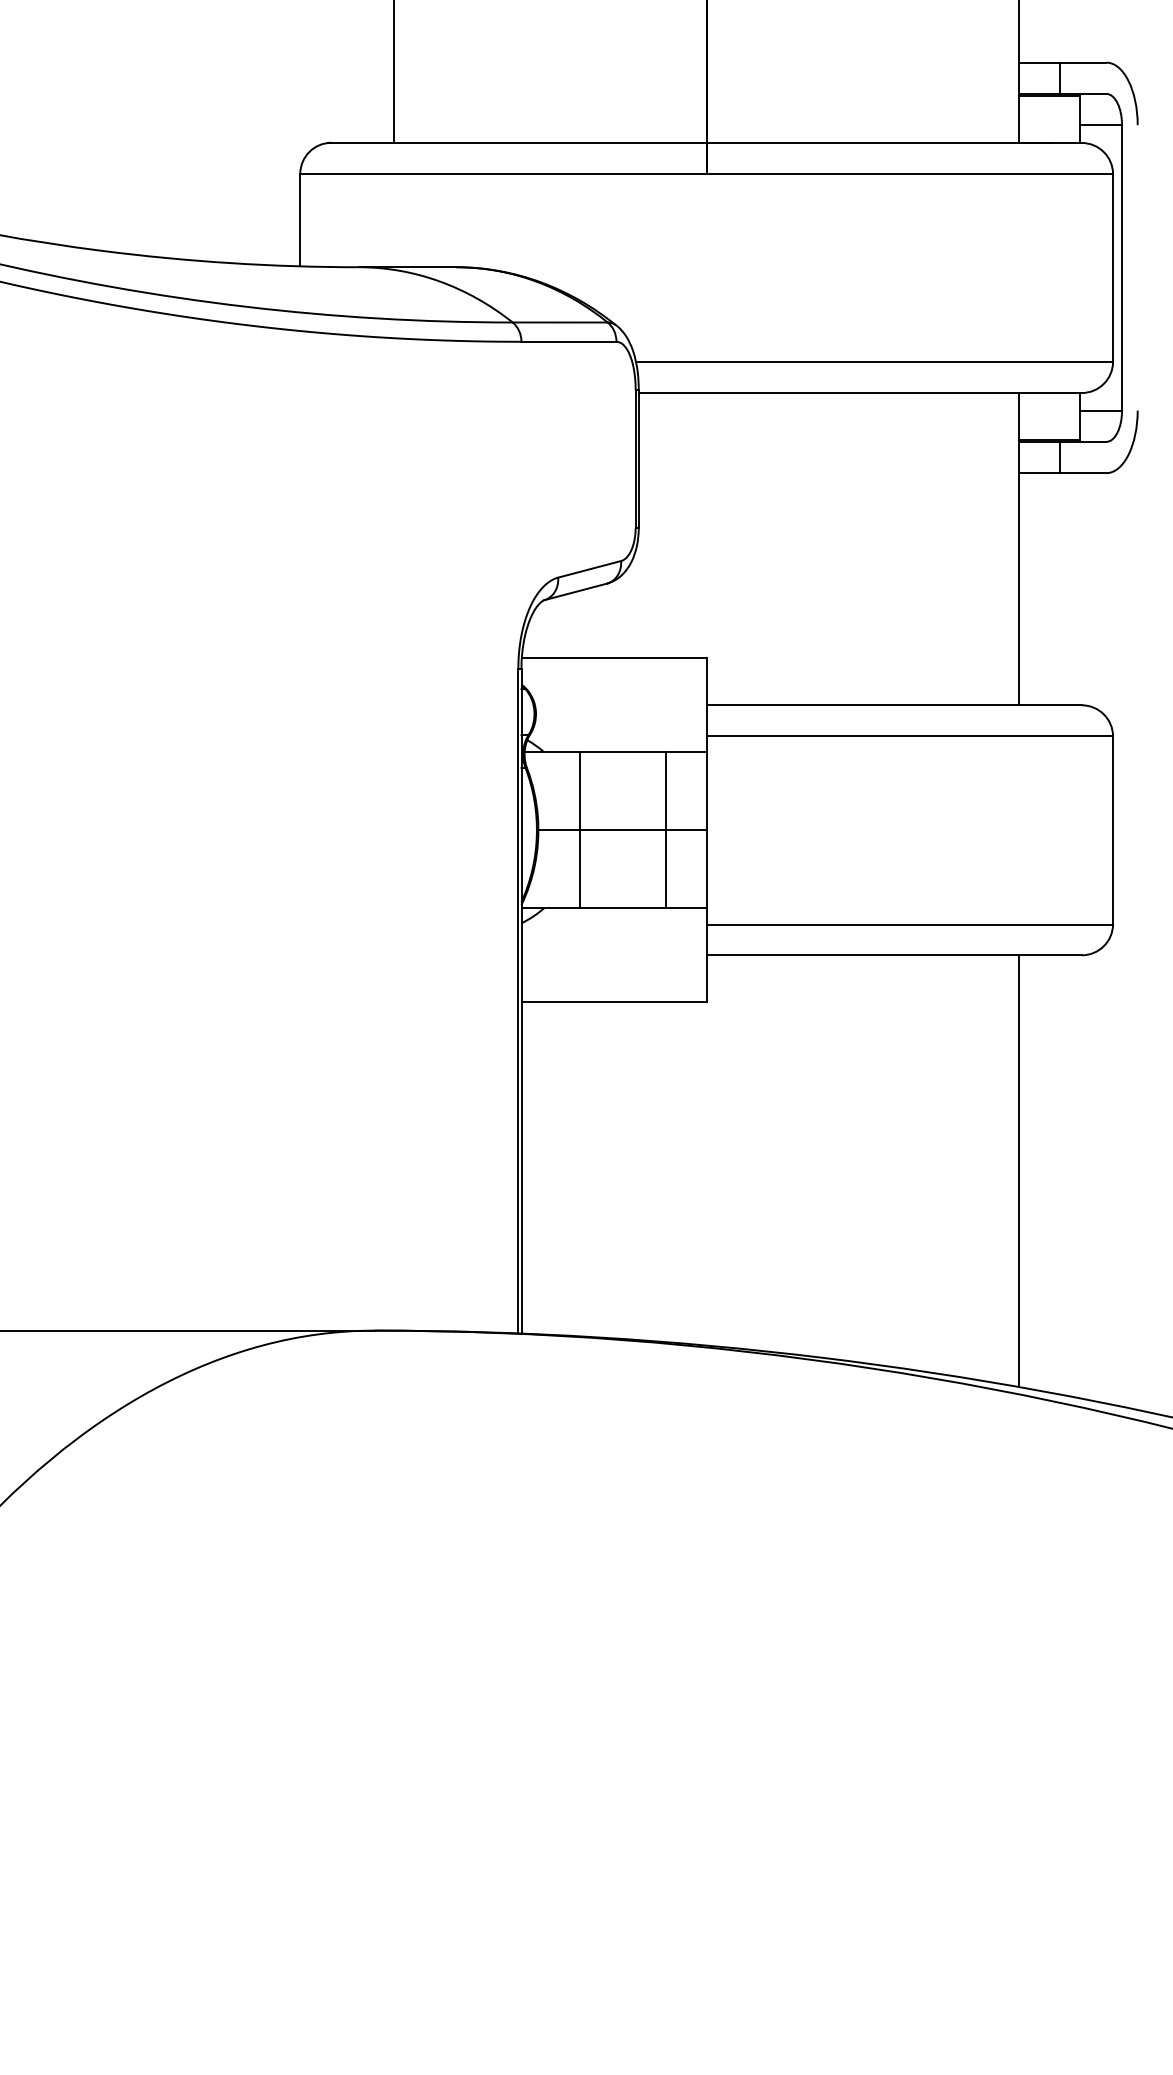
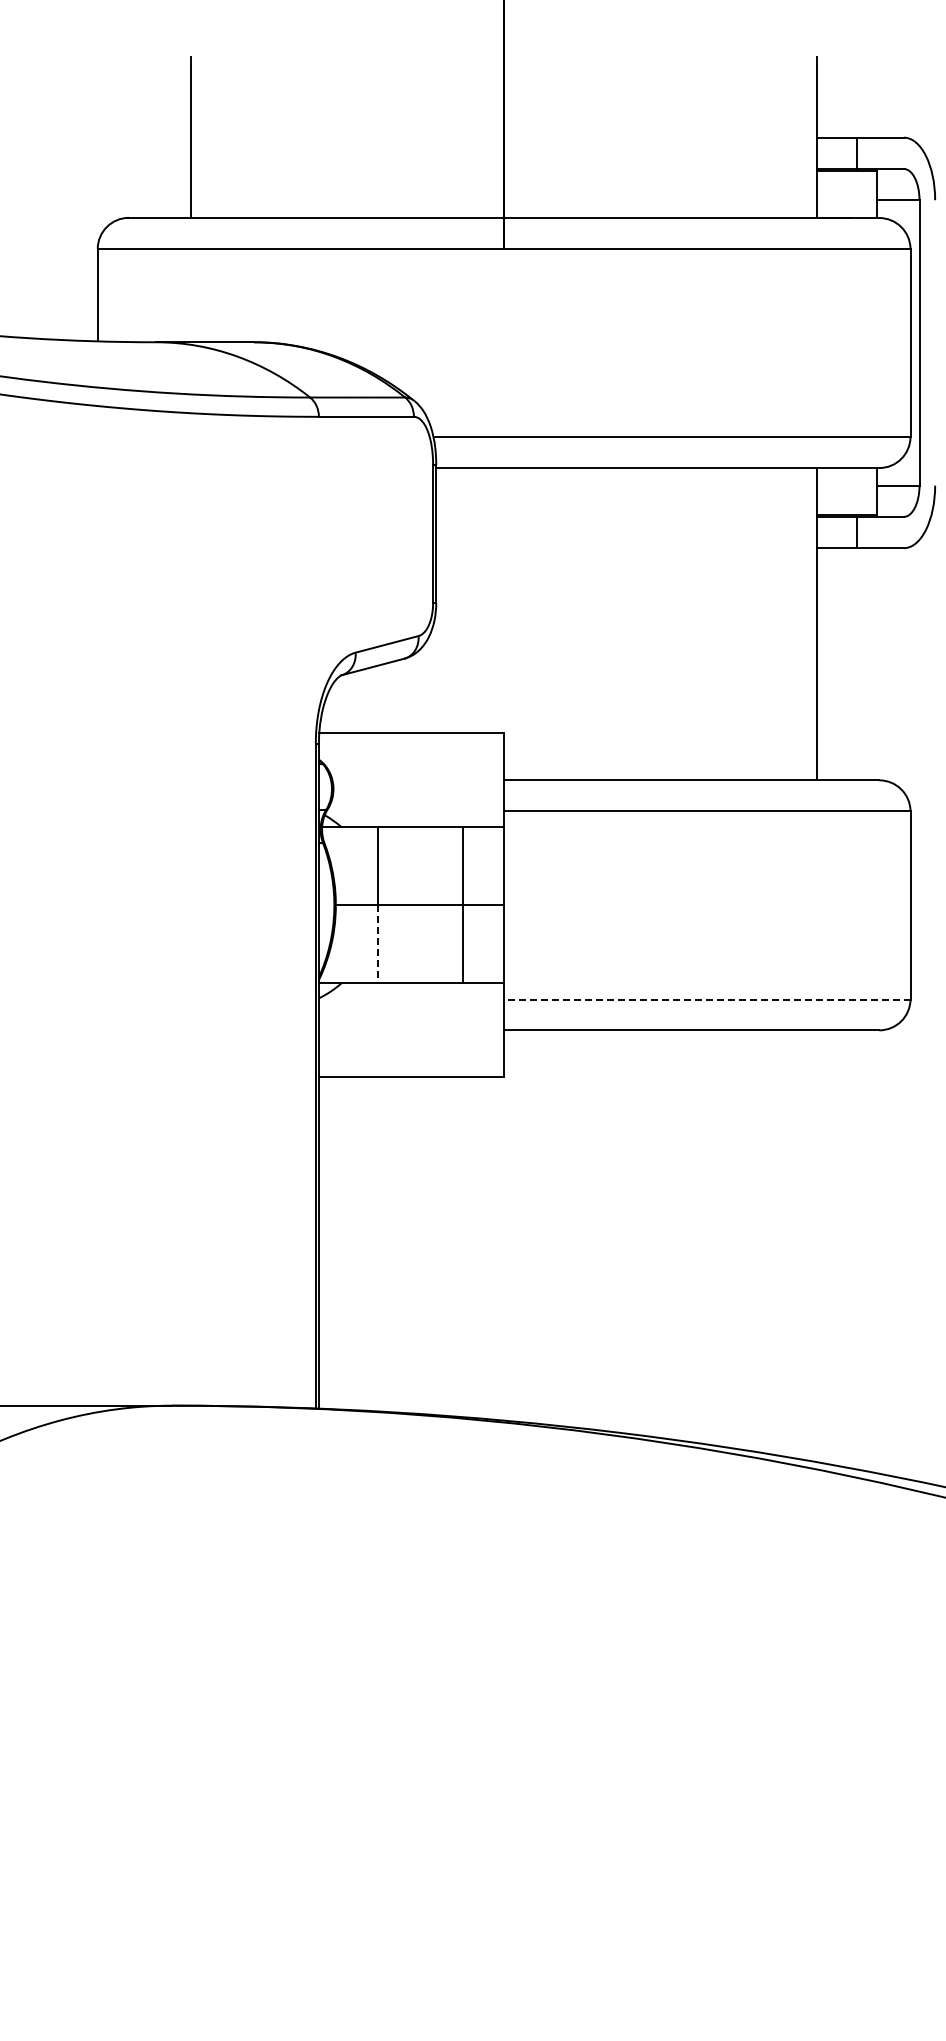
line: (580, 869) -> (377, 944), solid -> dashed
line: (909, 924) -> (706, 999), solid -> dashed
line: (1019, 1171) -> (816, 1246), removed

